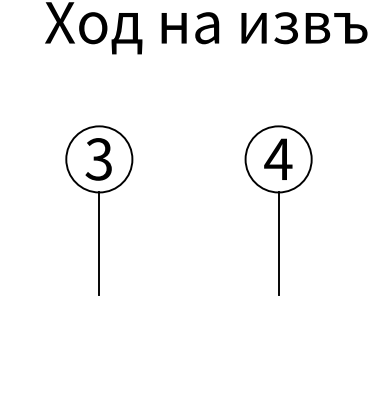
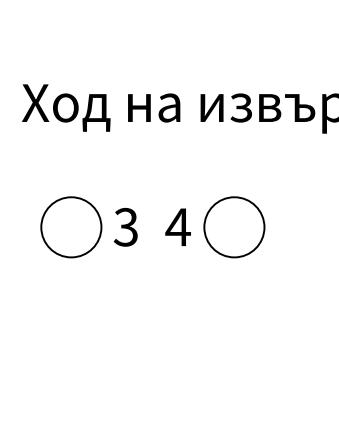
text: (98, 159) -> (125, 227), moved
text: (277, 159) -> (177, 227), moved
line: (99, 243) -> (71, 303), removed
line: (278, 243) -> (234, 303), removed

